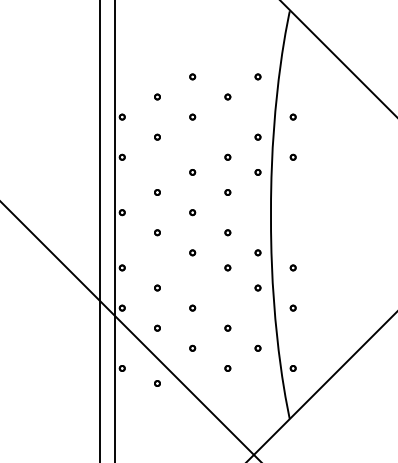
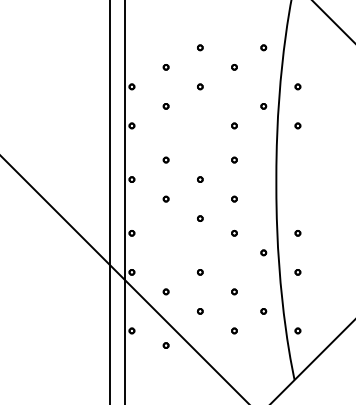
part: (192, 172) -> (200, 140), removed
part: (257, 172) -> (263, 140), removed
part: (257, 252) -> (263, 218), removed
part: (157, 287) -> (166, 252), removed

